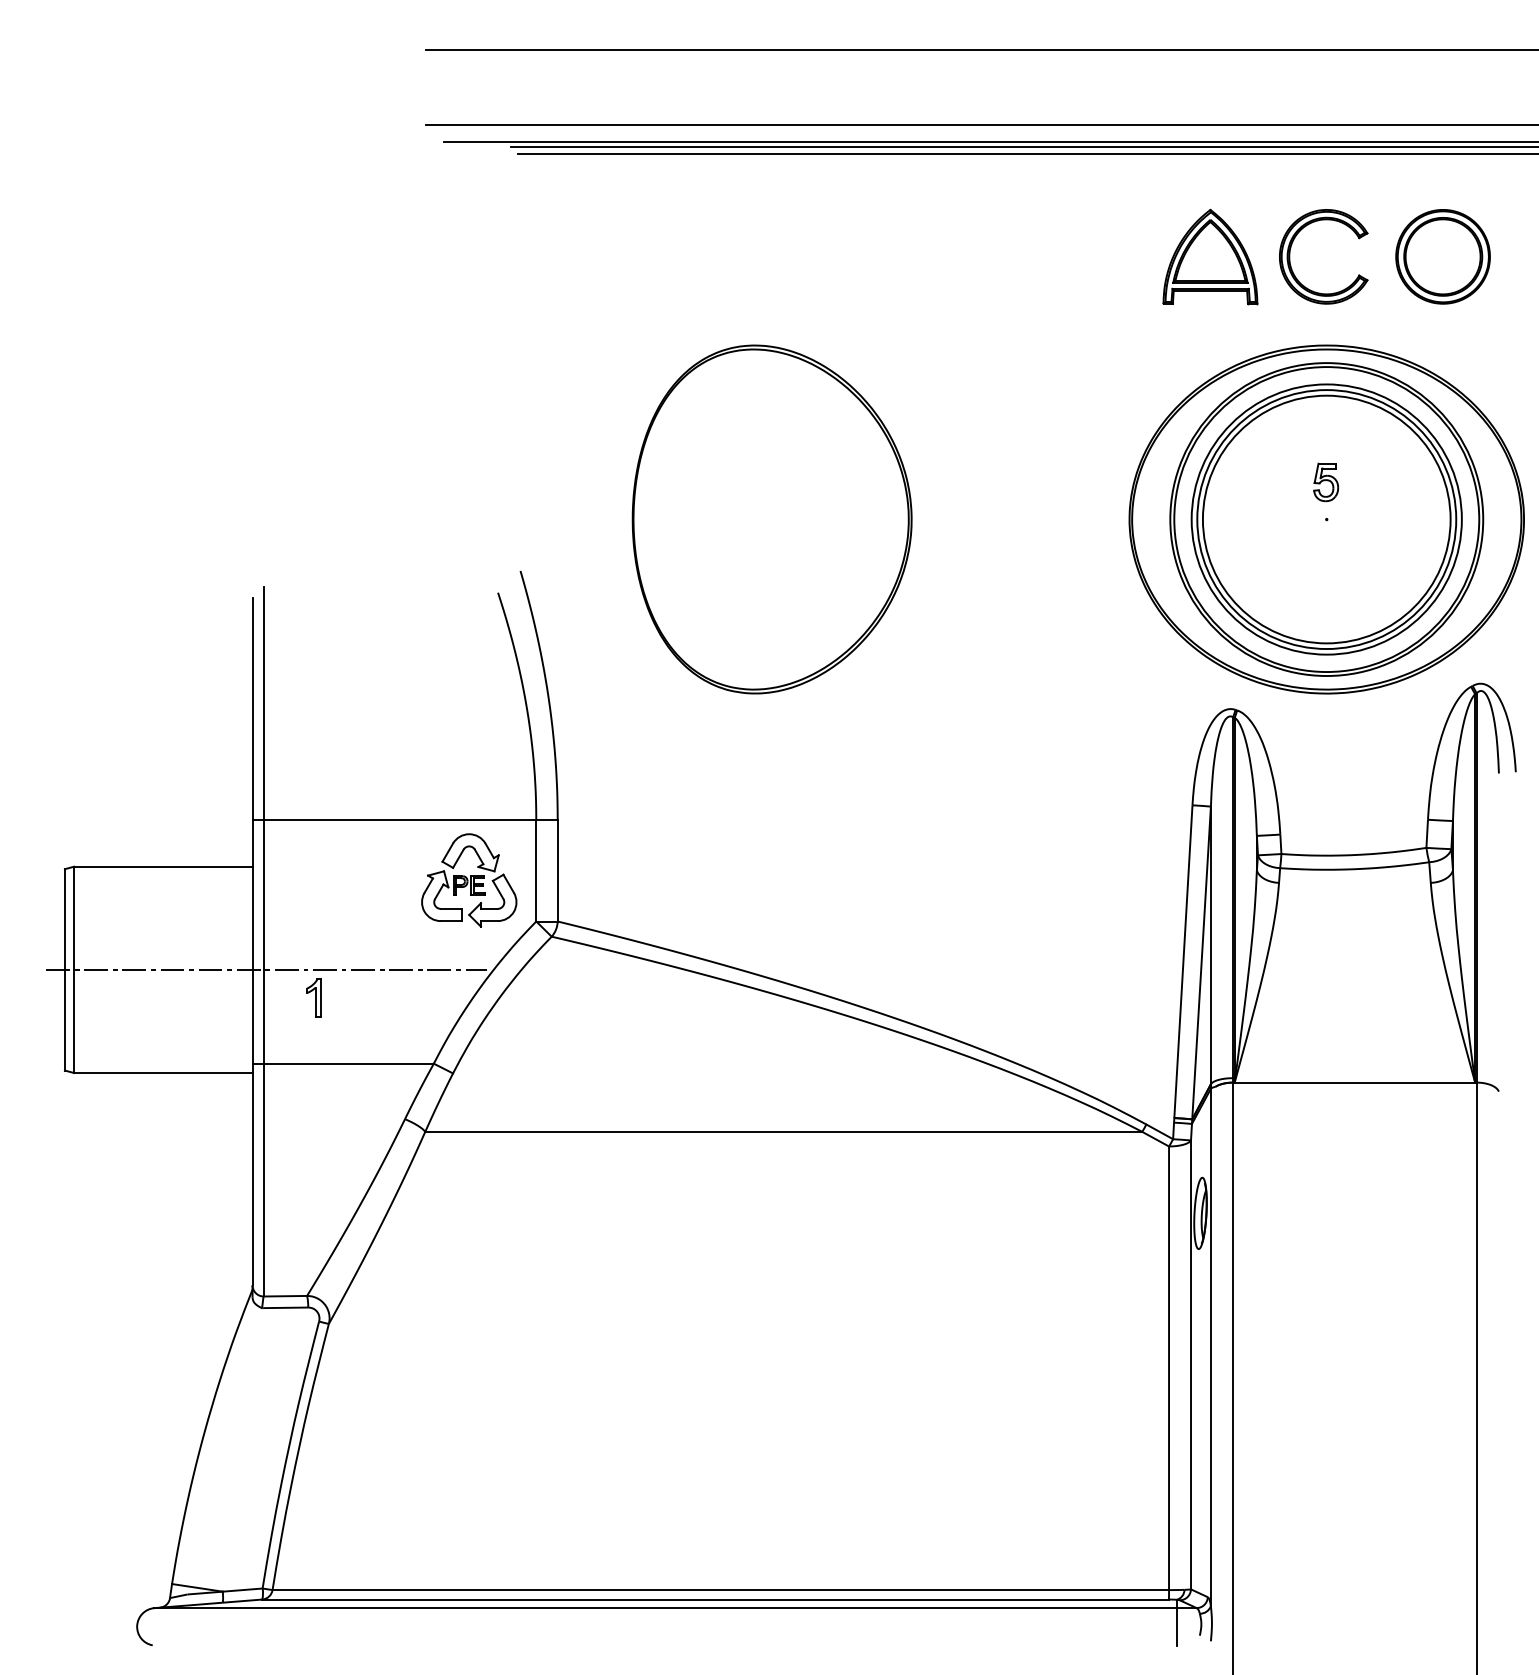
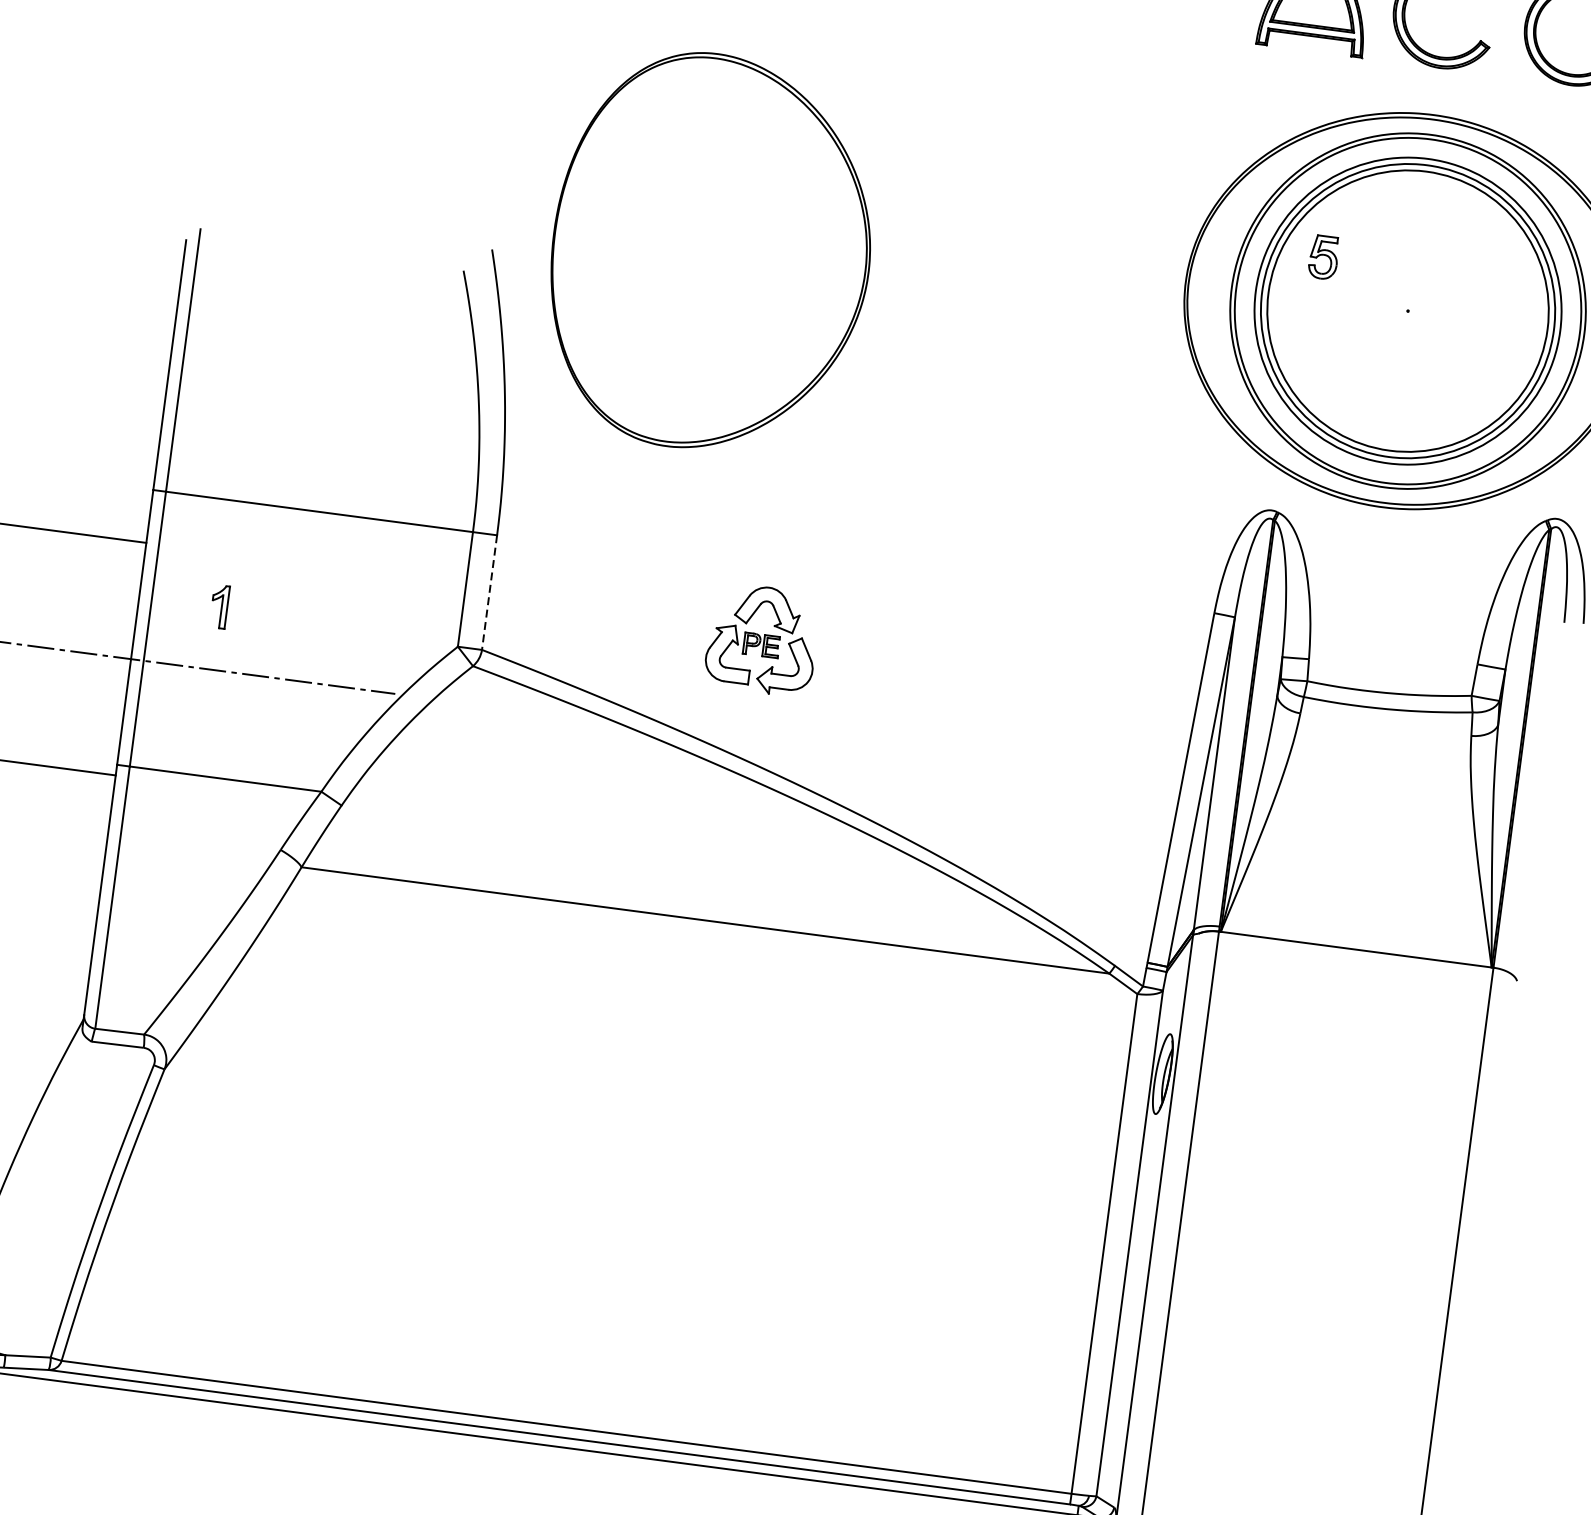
part: (1326, 482) -> (1324, 257), moved
part: (771, 519) -> (710, 252), moved
line: (557, 870) -> (489, 592), solid -> dashed
part: (469, 880) -> (762, 639), moved
part: (313, 997) -> (219, 606), moved

